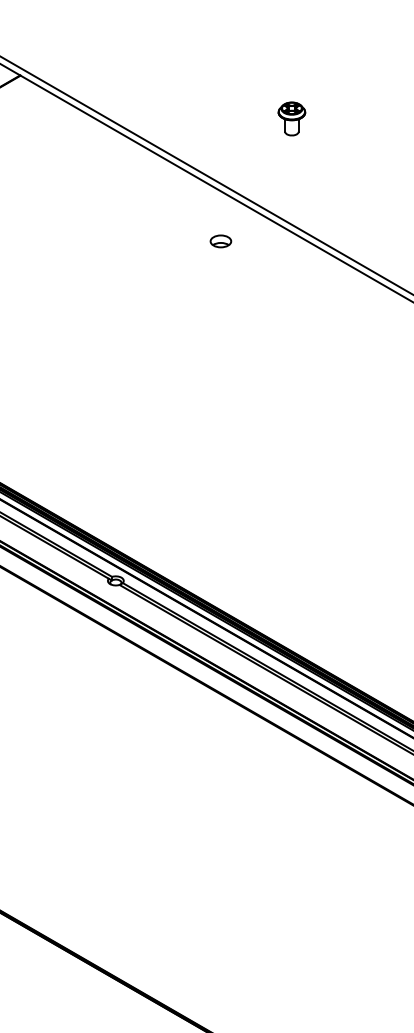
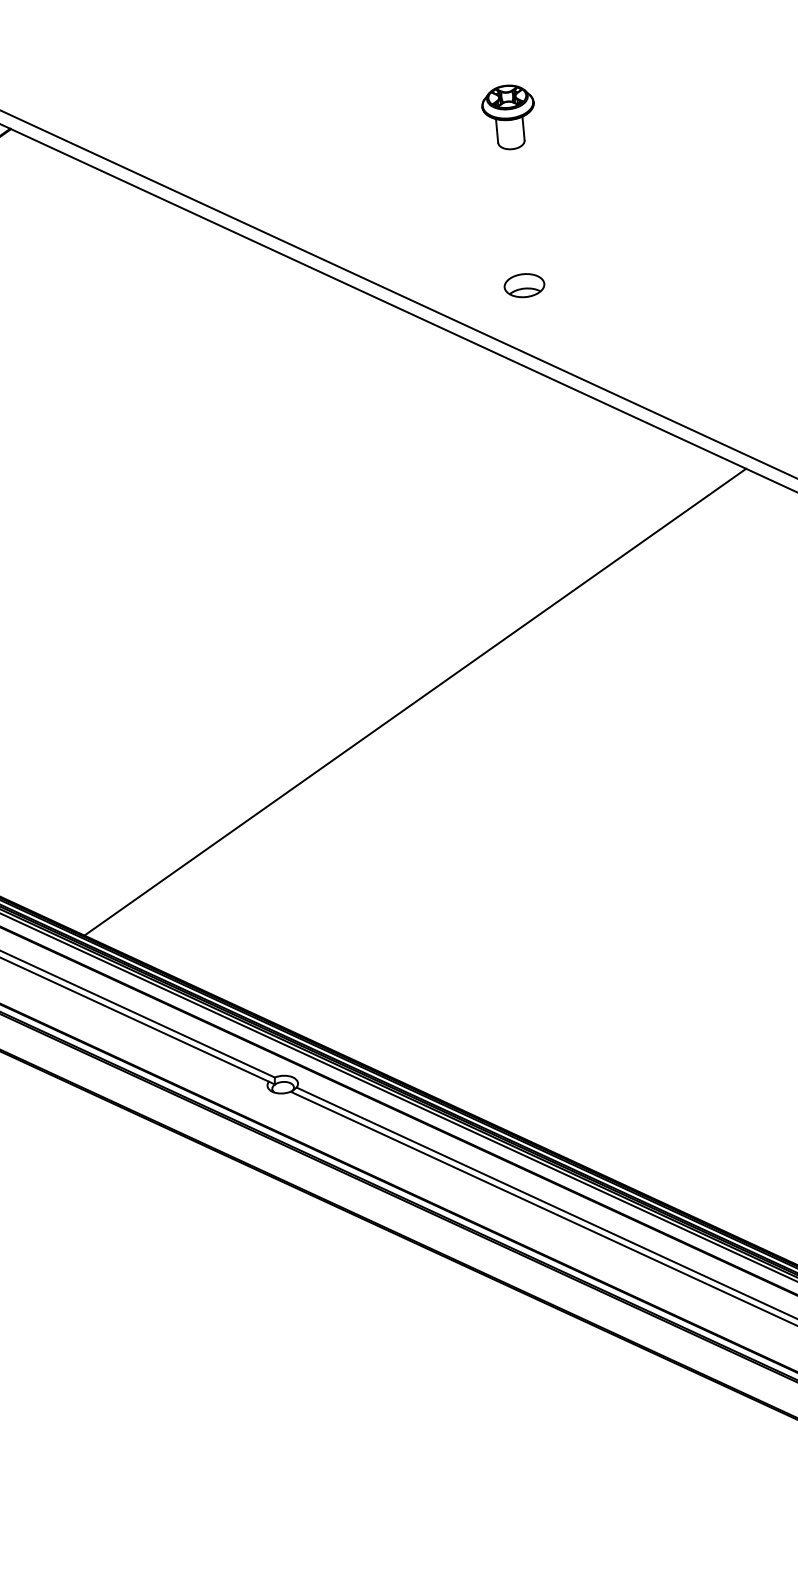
part: (291, 118) -> (508, 116), moved
part: (220, 241) -> (523, 285), moved
line: (201, 389) -> (414, 701), added

